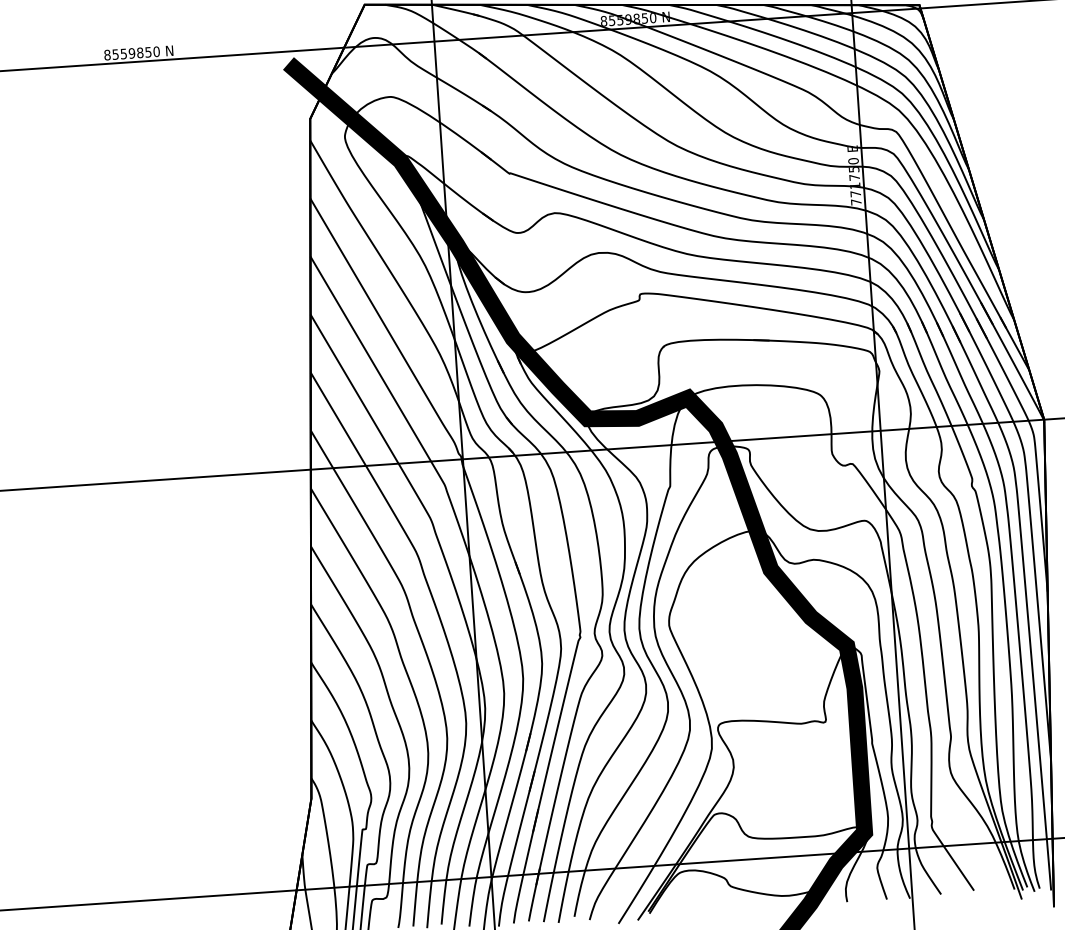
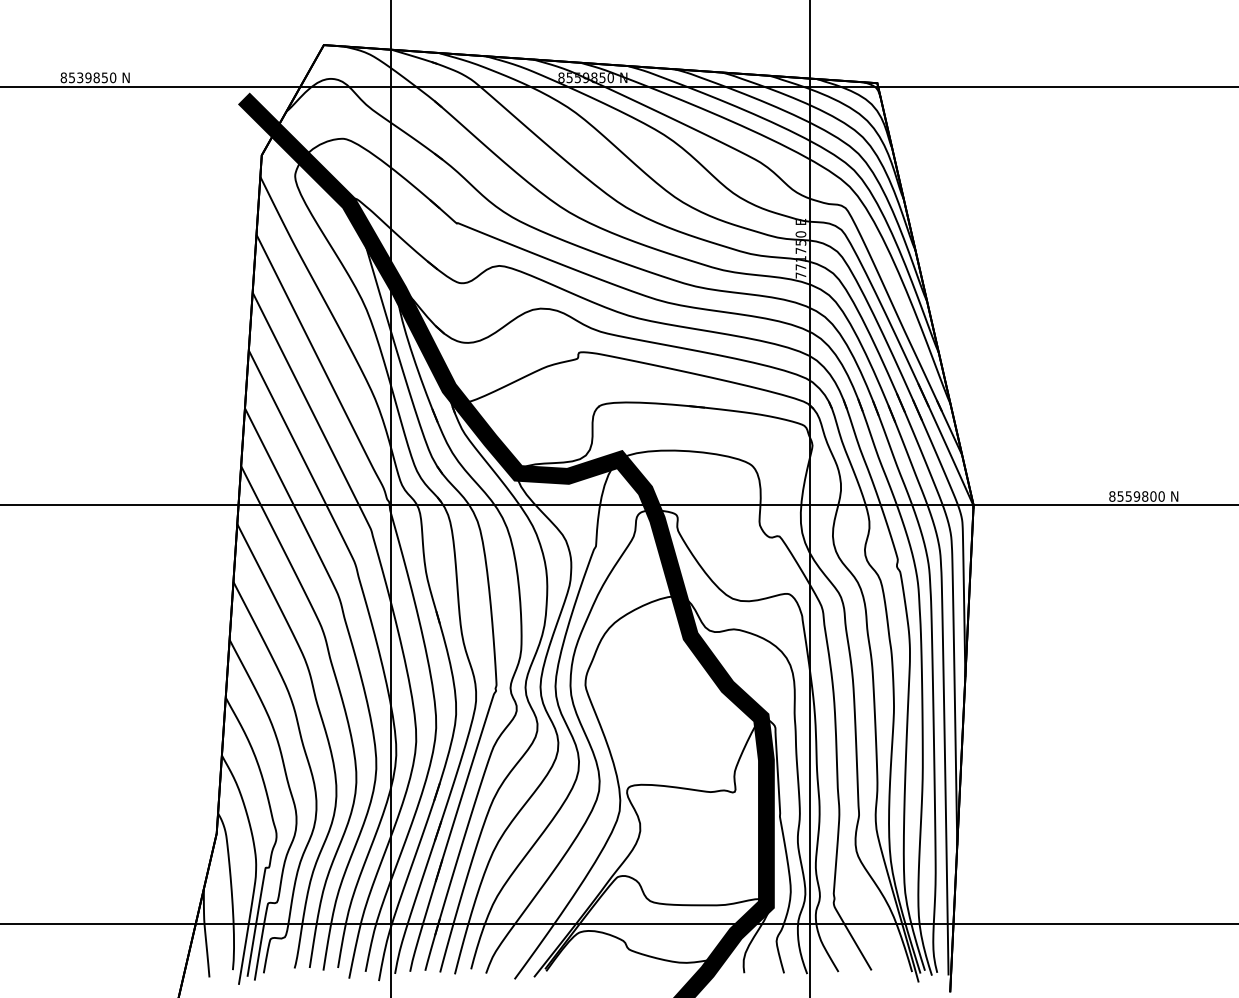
text: (124, 53) -> (80, 77), 8559850 -> 8539850

